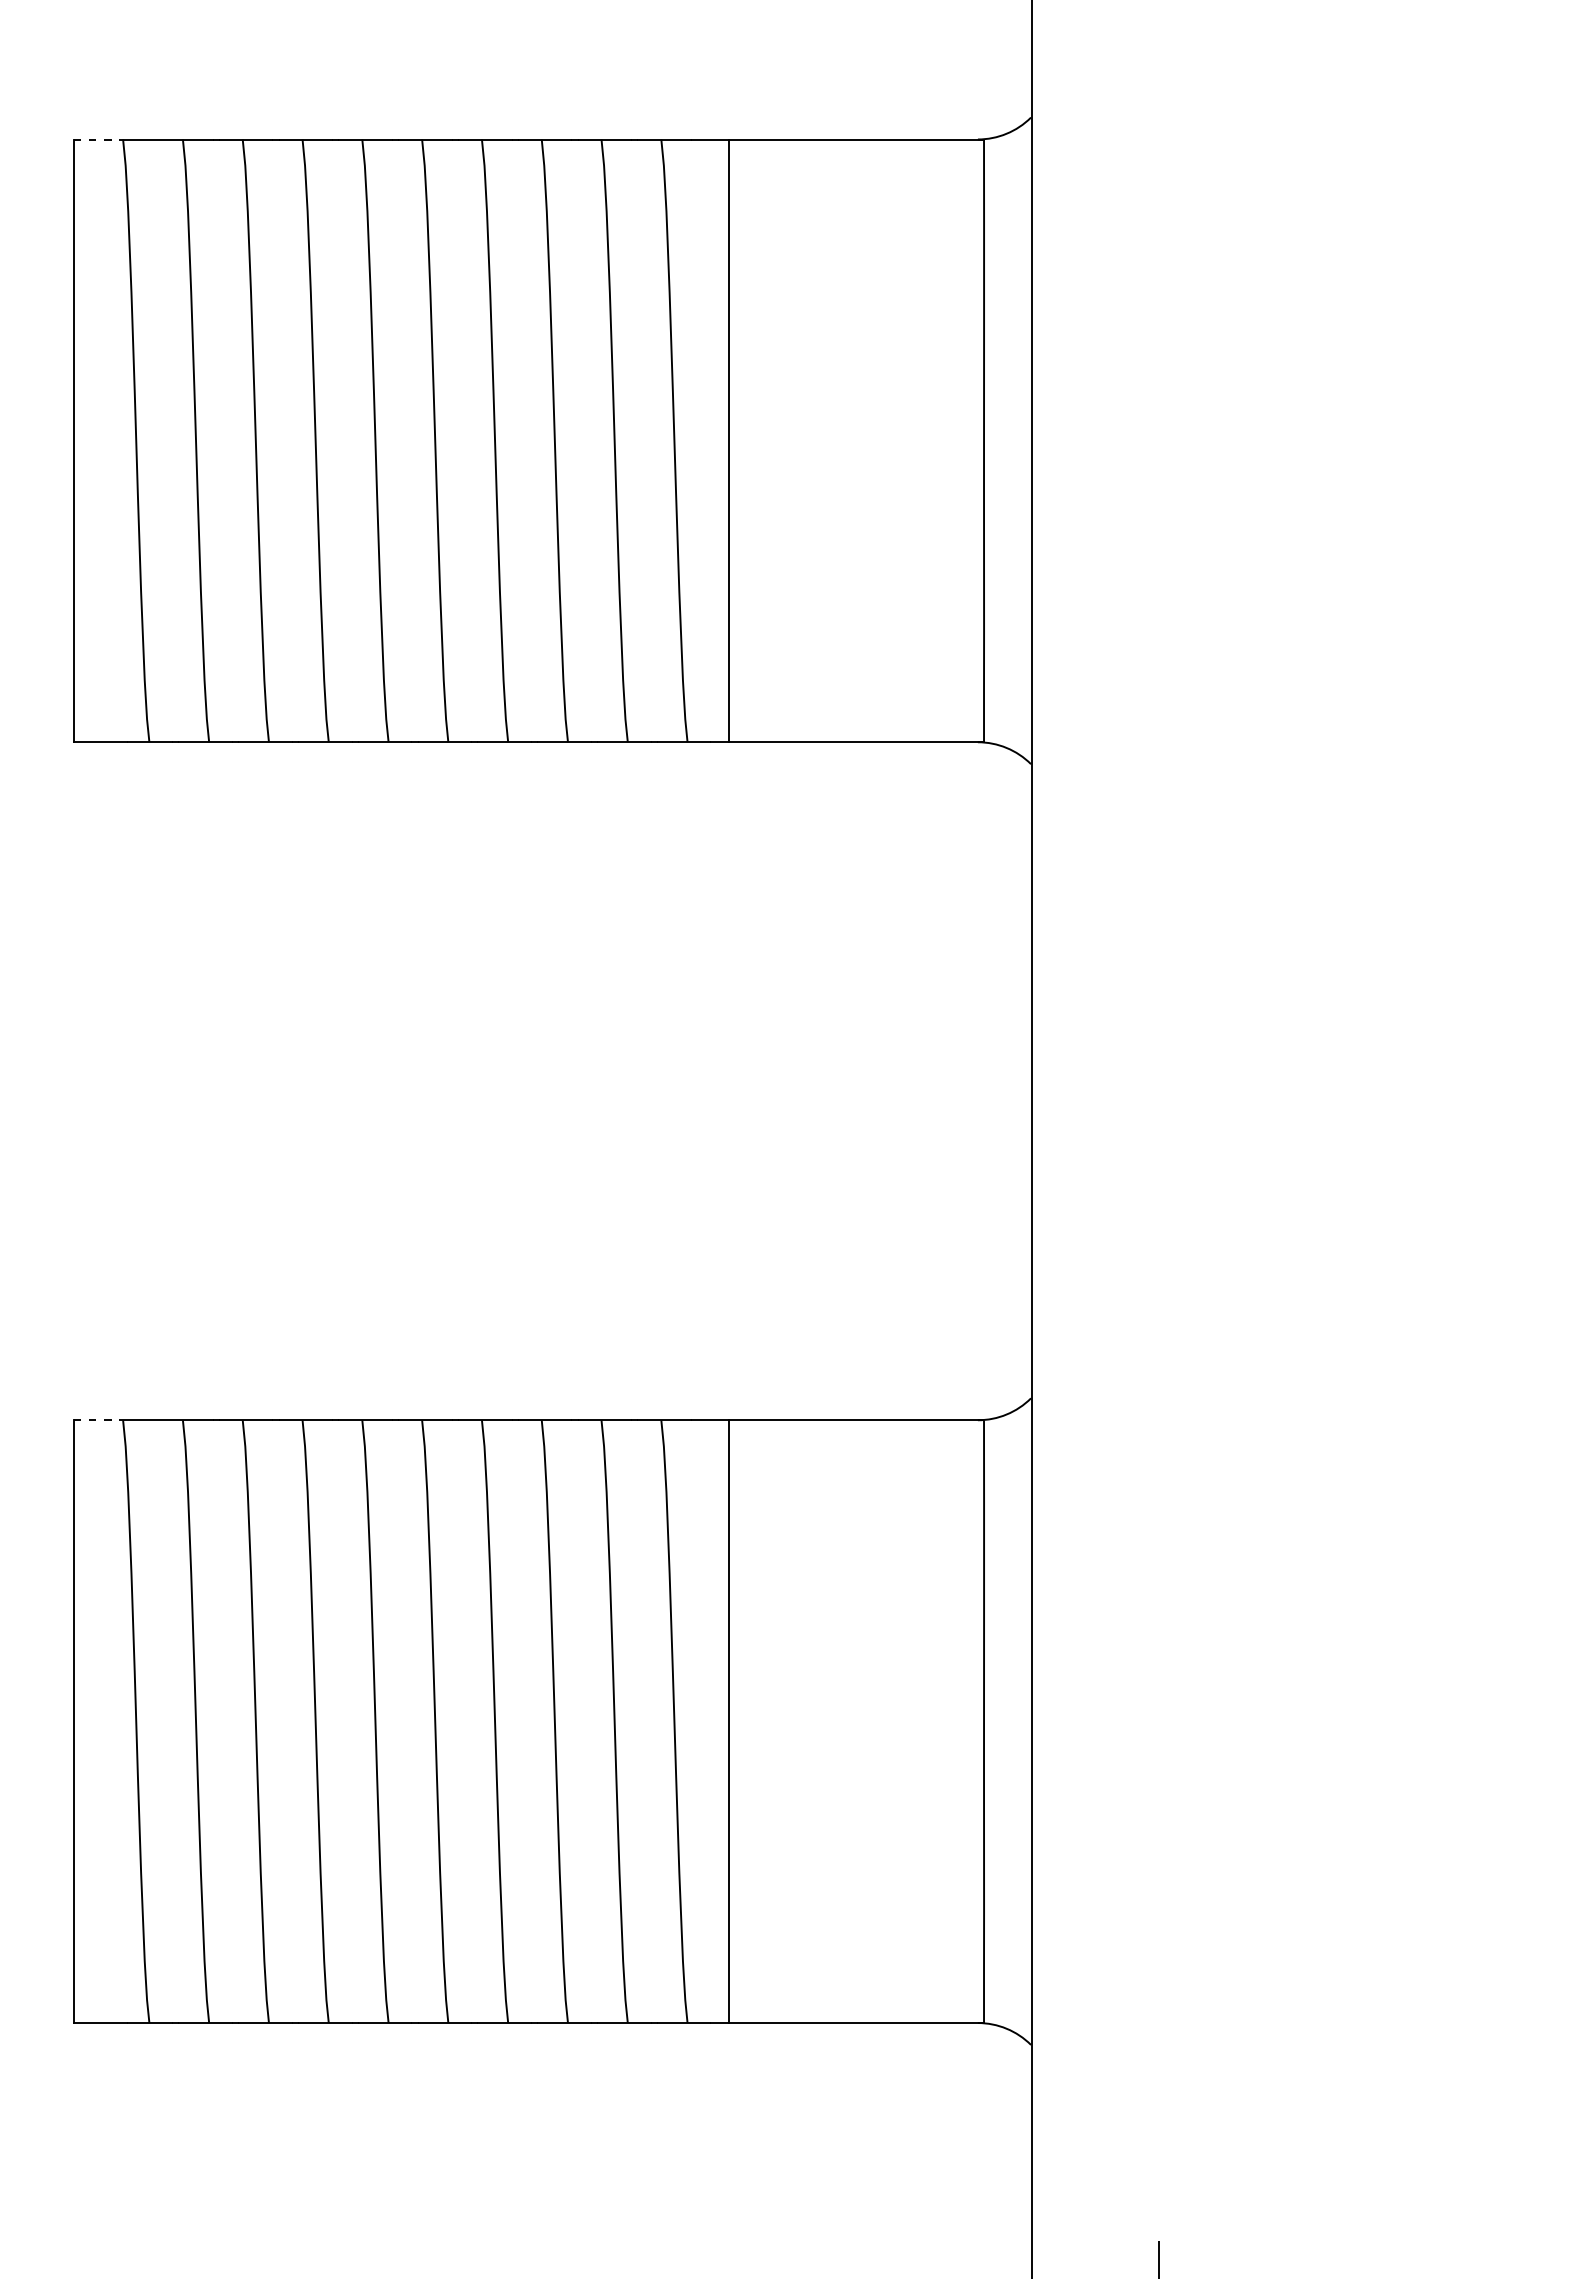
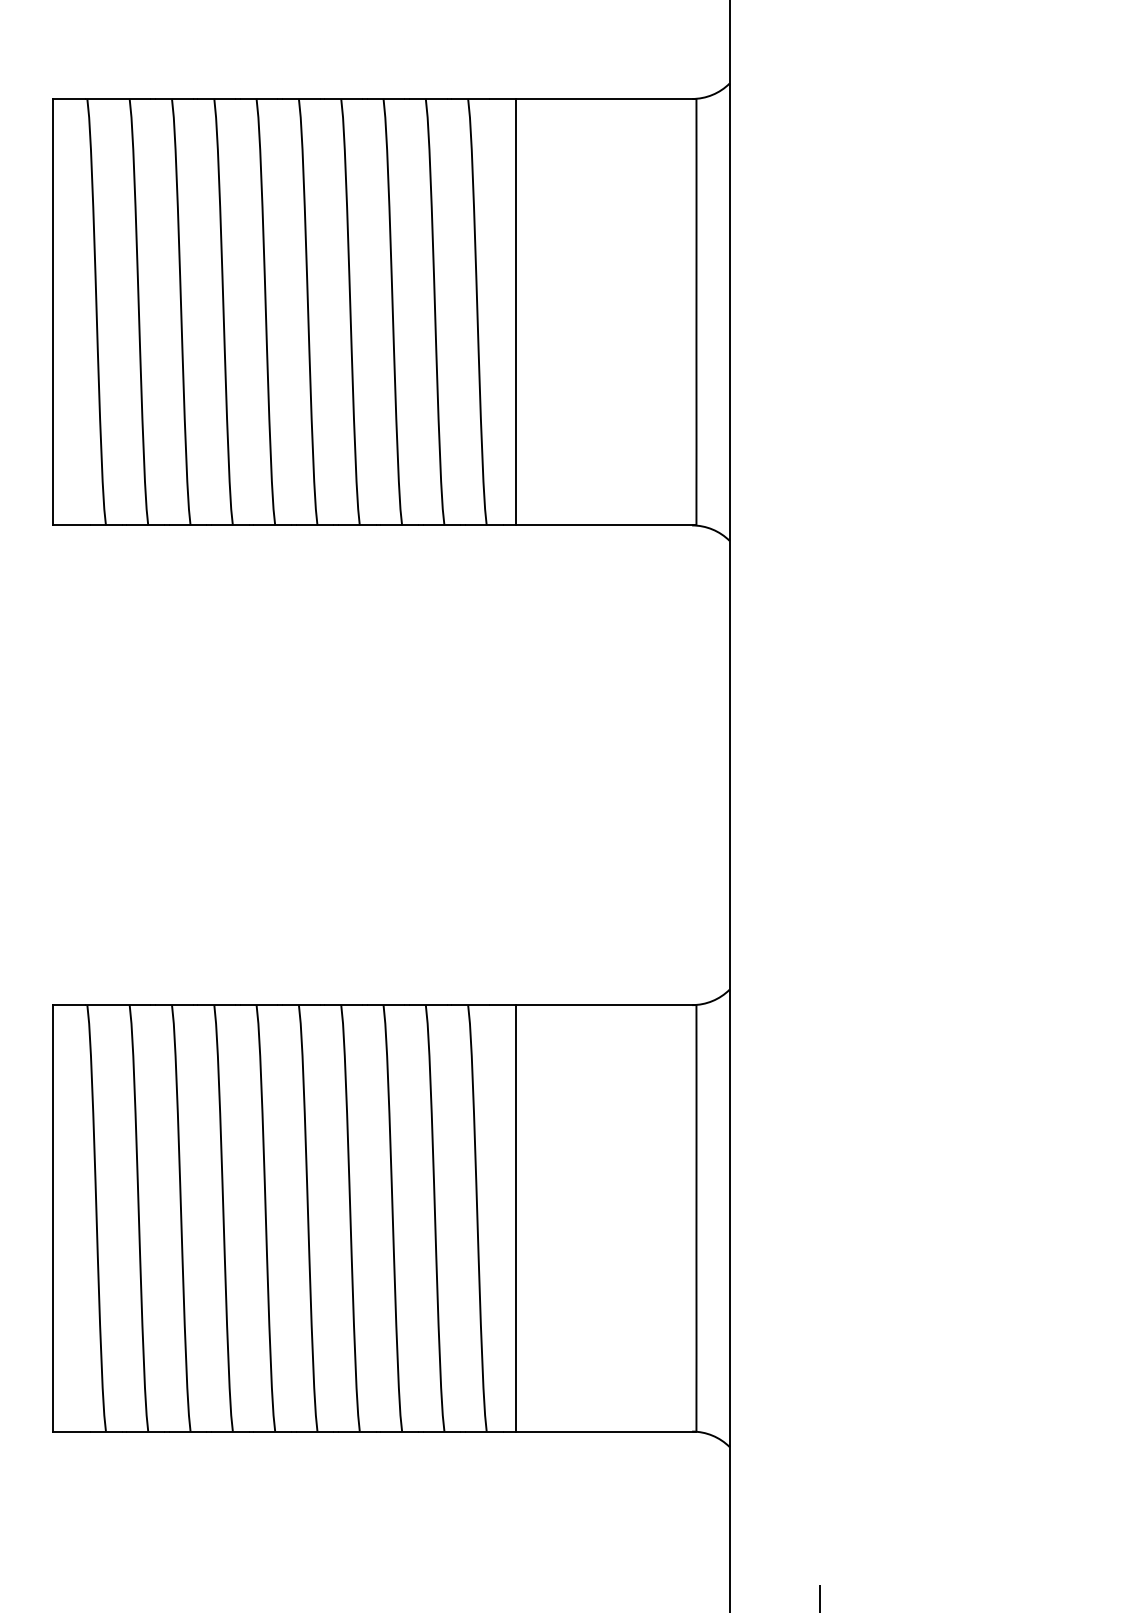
line: (96, 139) -> (68, 99), dashed -> solid
line: (96, 1420) -> (68, 1005), dashed -> solid

